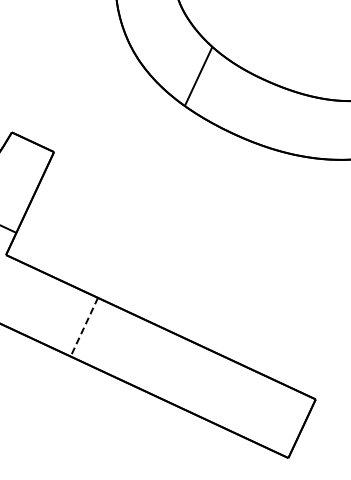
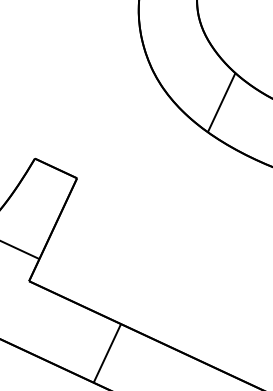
line: (84, 327) -> (107, 353), dashed -> solid

